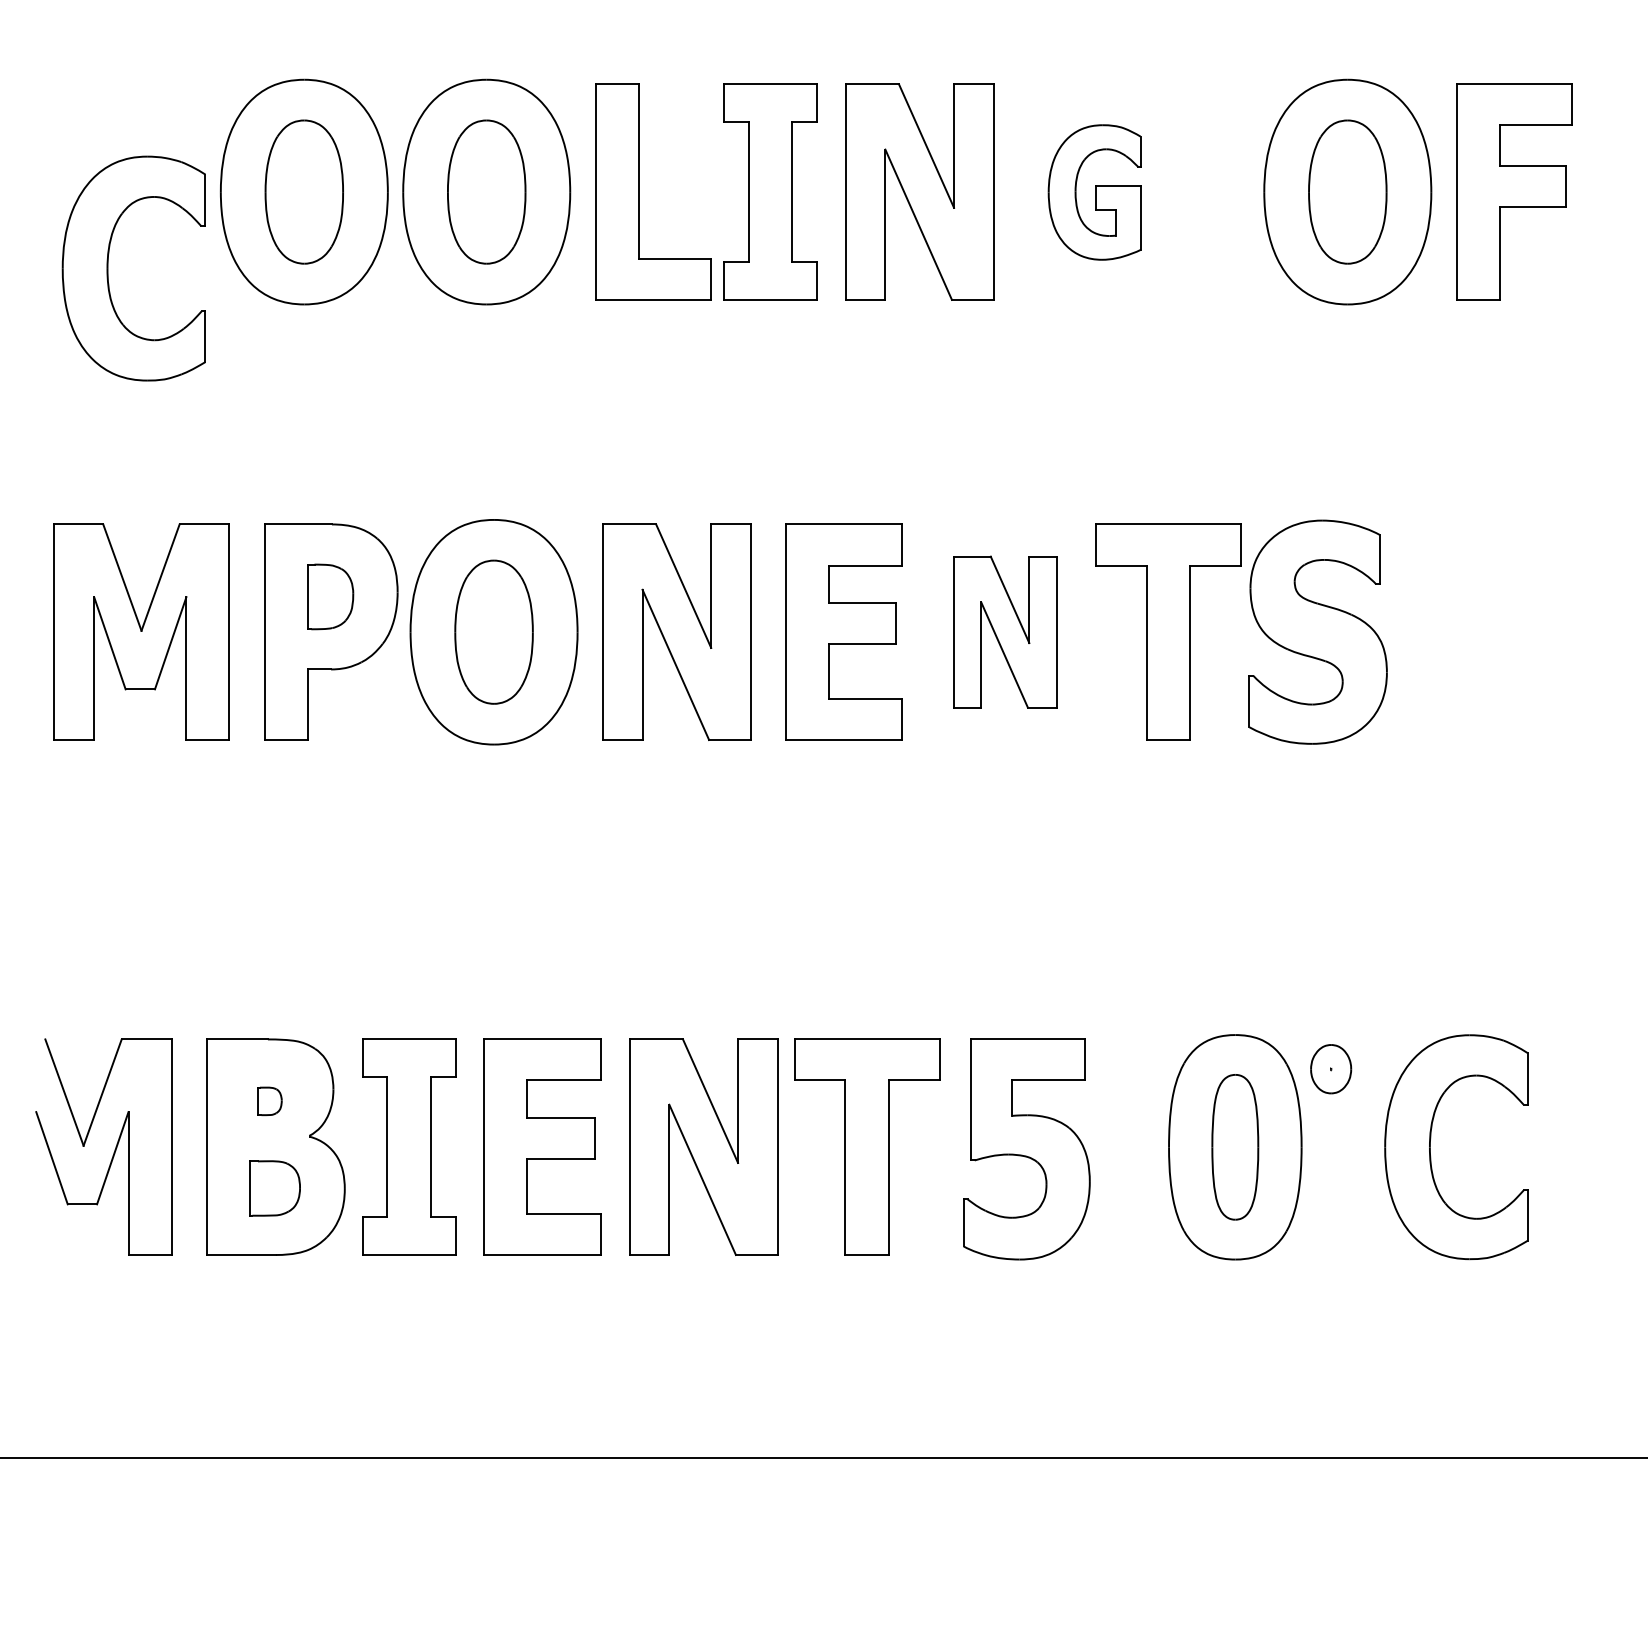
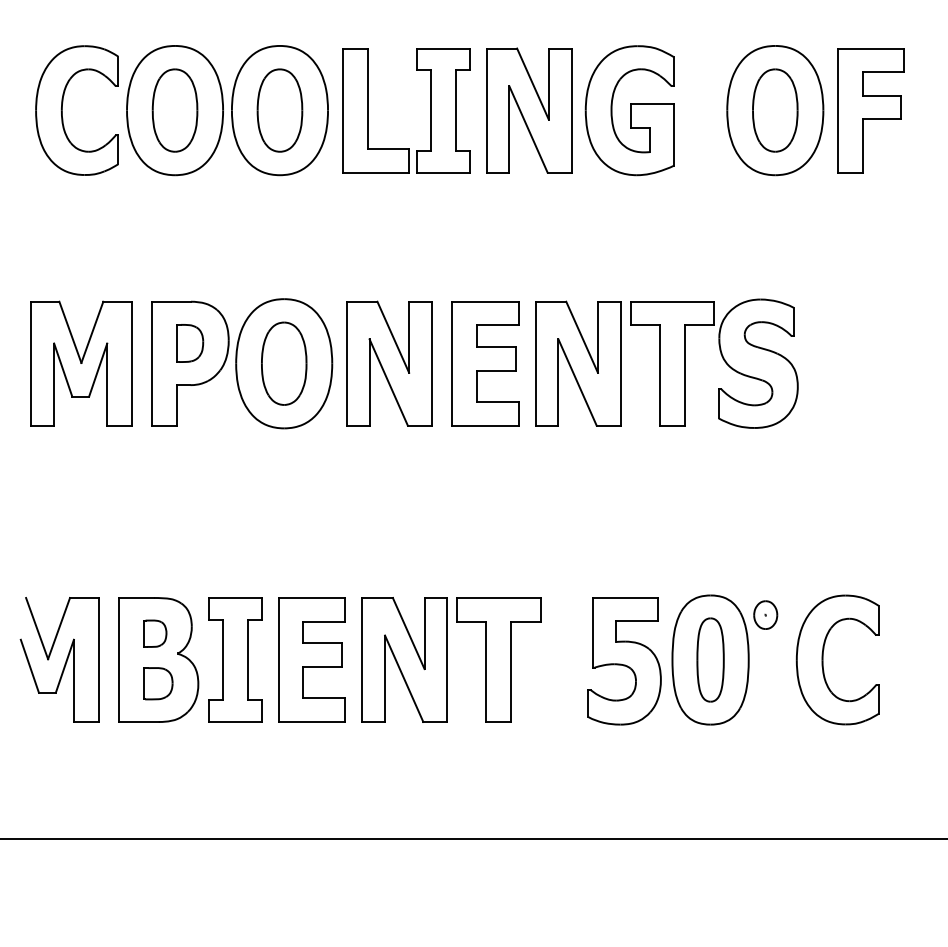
part: (1094, 191) -> (629, 110), size x1.67
part: (108, 268) -> (62, 110), moved
part: (1005, 631) -> (578, 363), size x1.43
part: (270, 1101) -> (155, 633), size x1.67
part: (1026, 1149) -> (624, 661), moved

